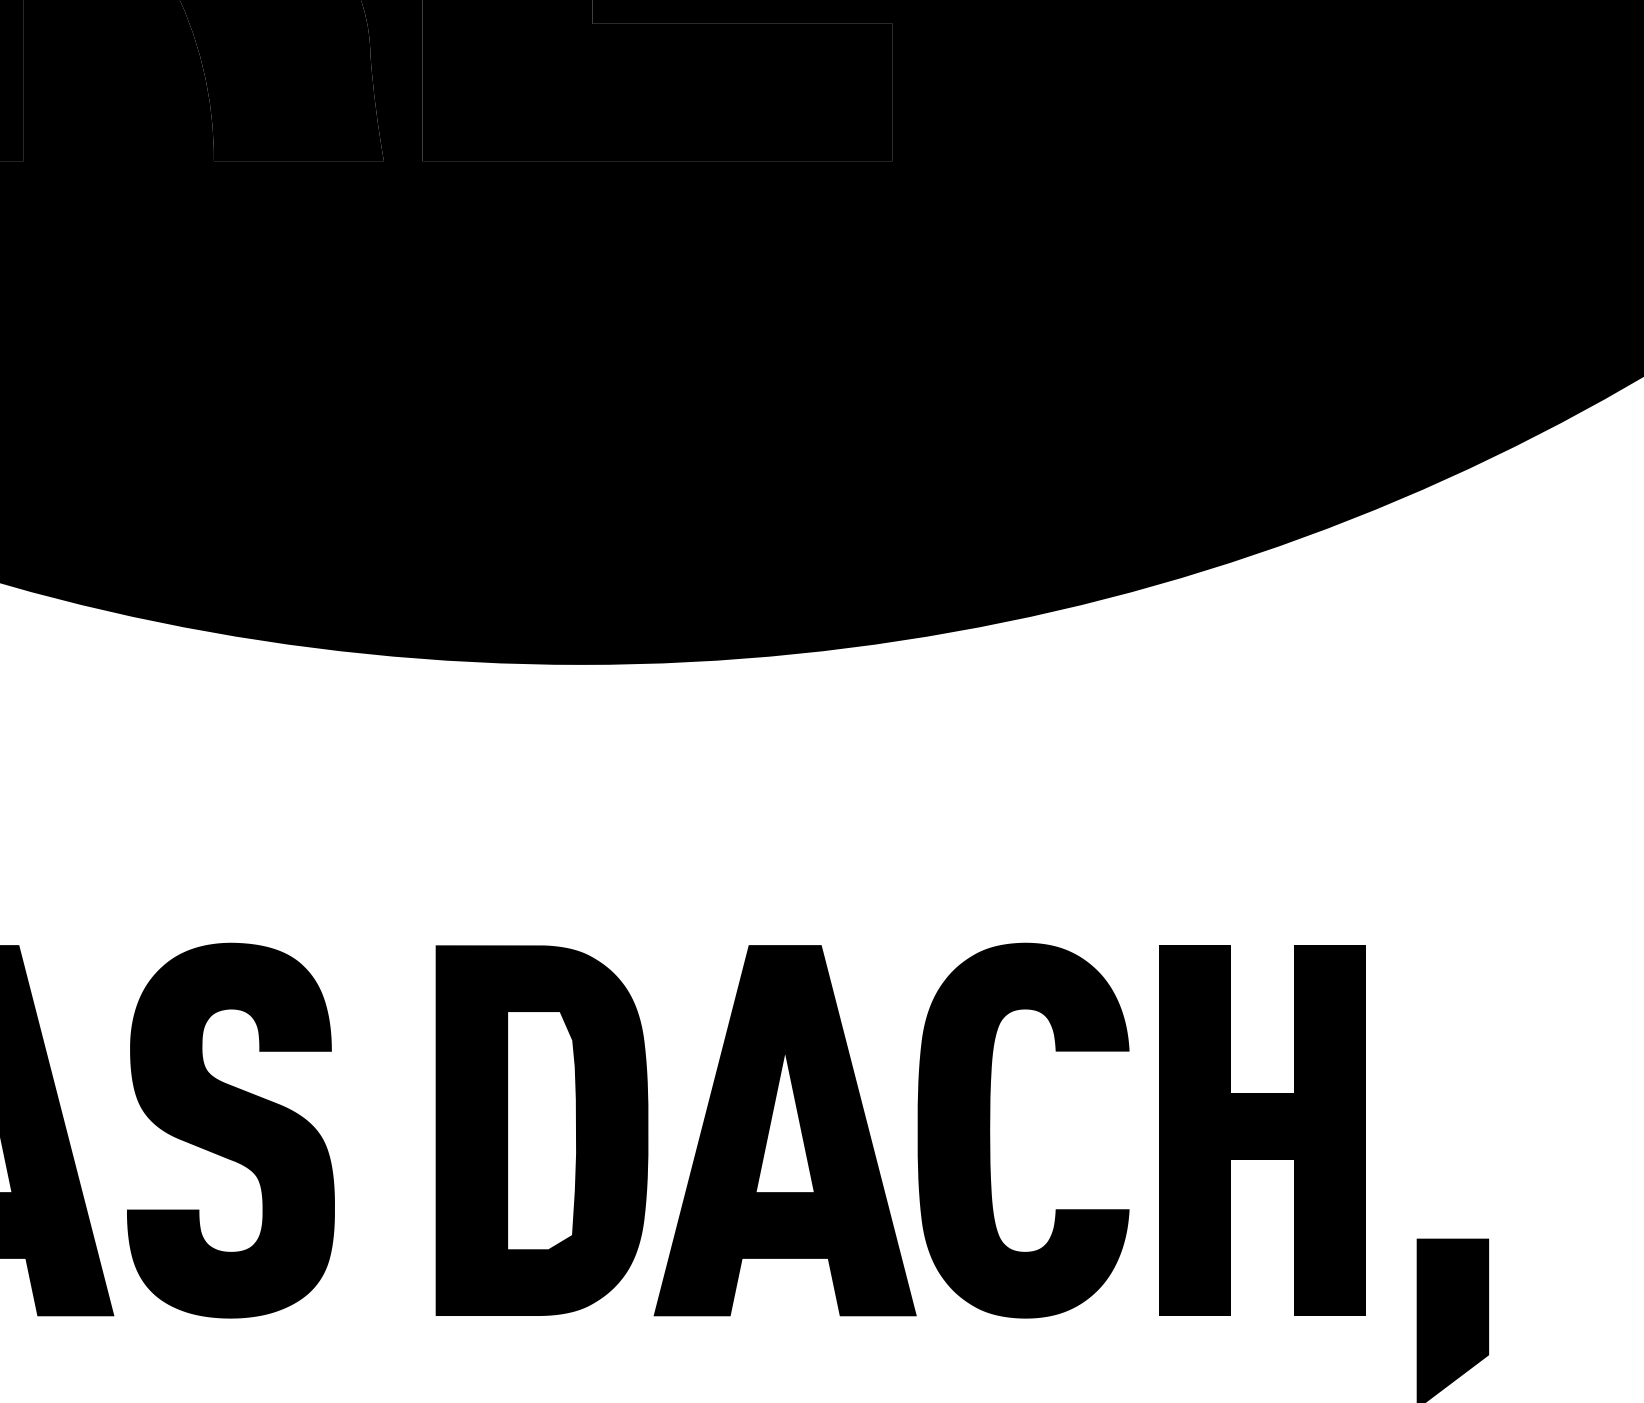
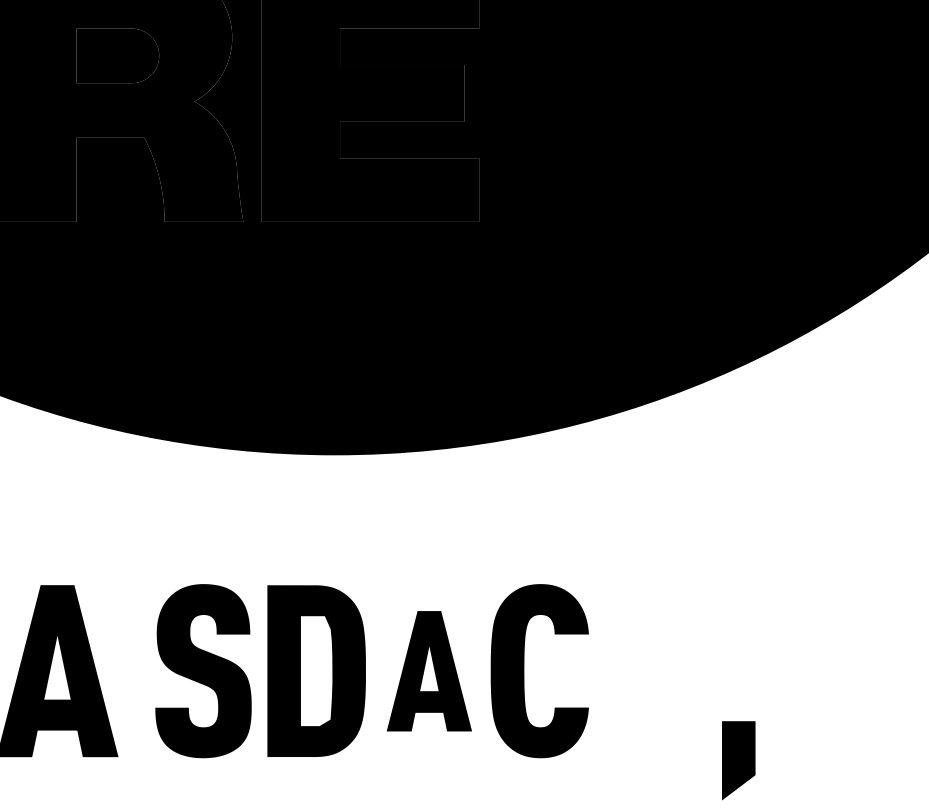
part: (230, 1131) -> (203, 671), moved
part: (785, 1131) -> (429, 671), size x0.7
fill: (1262, 1131) -> (650, 671), removed

